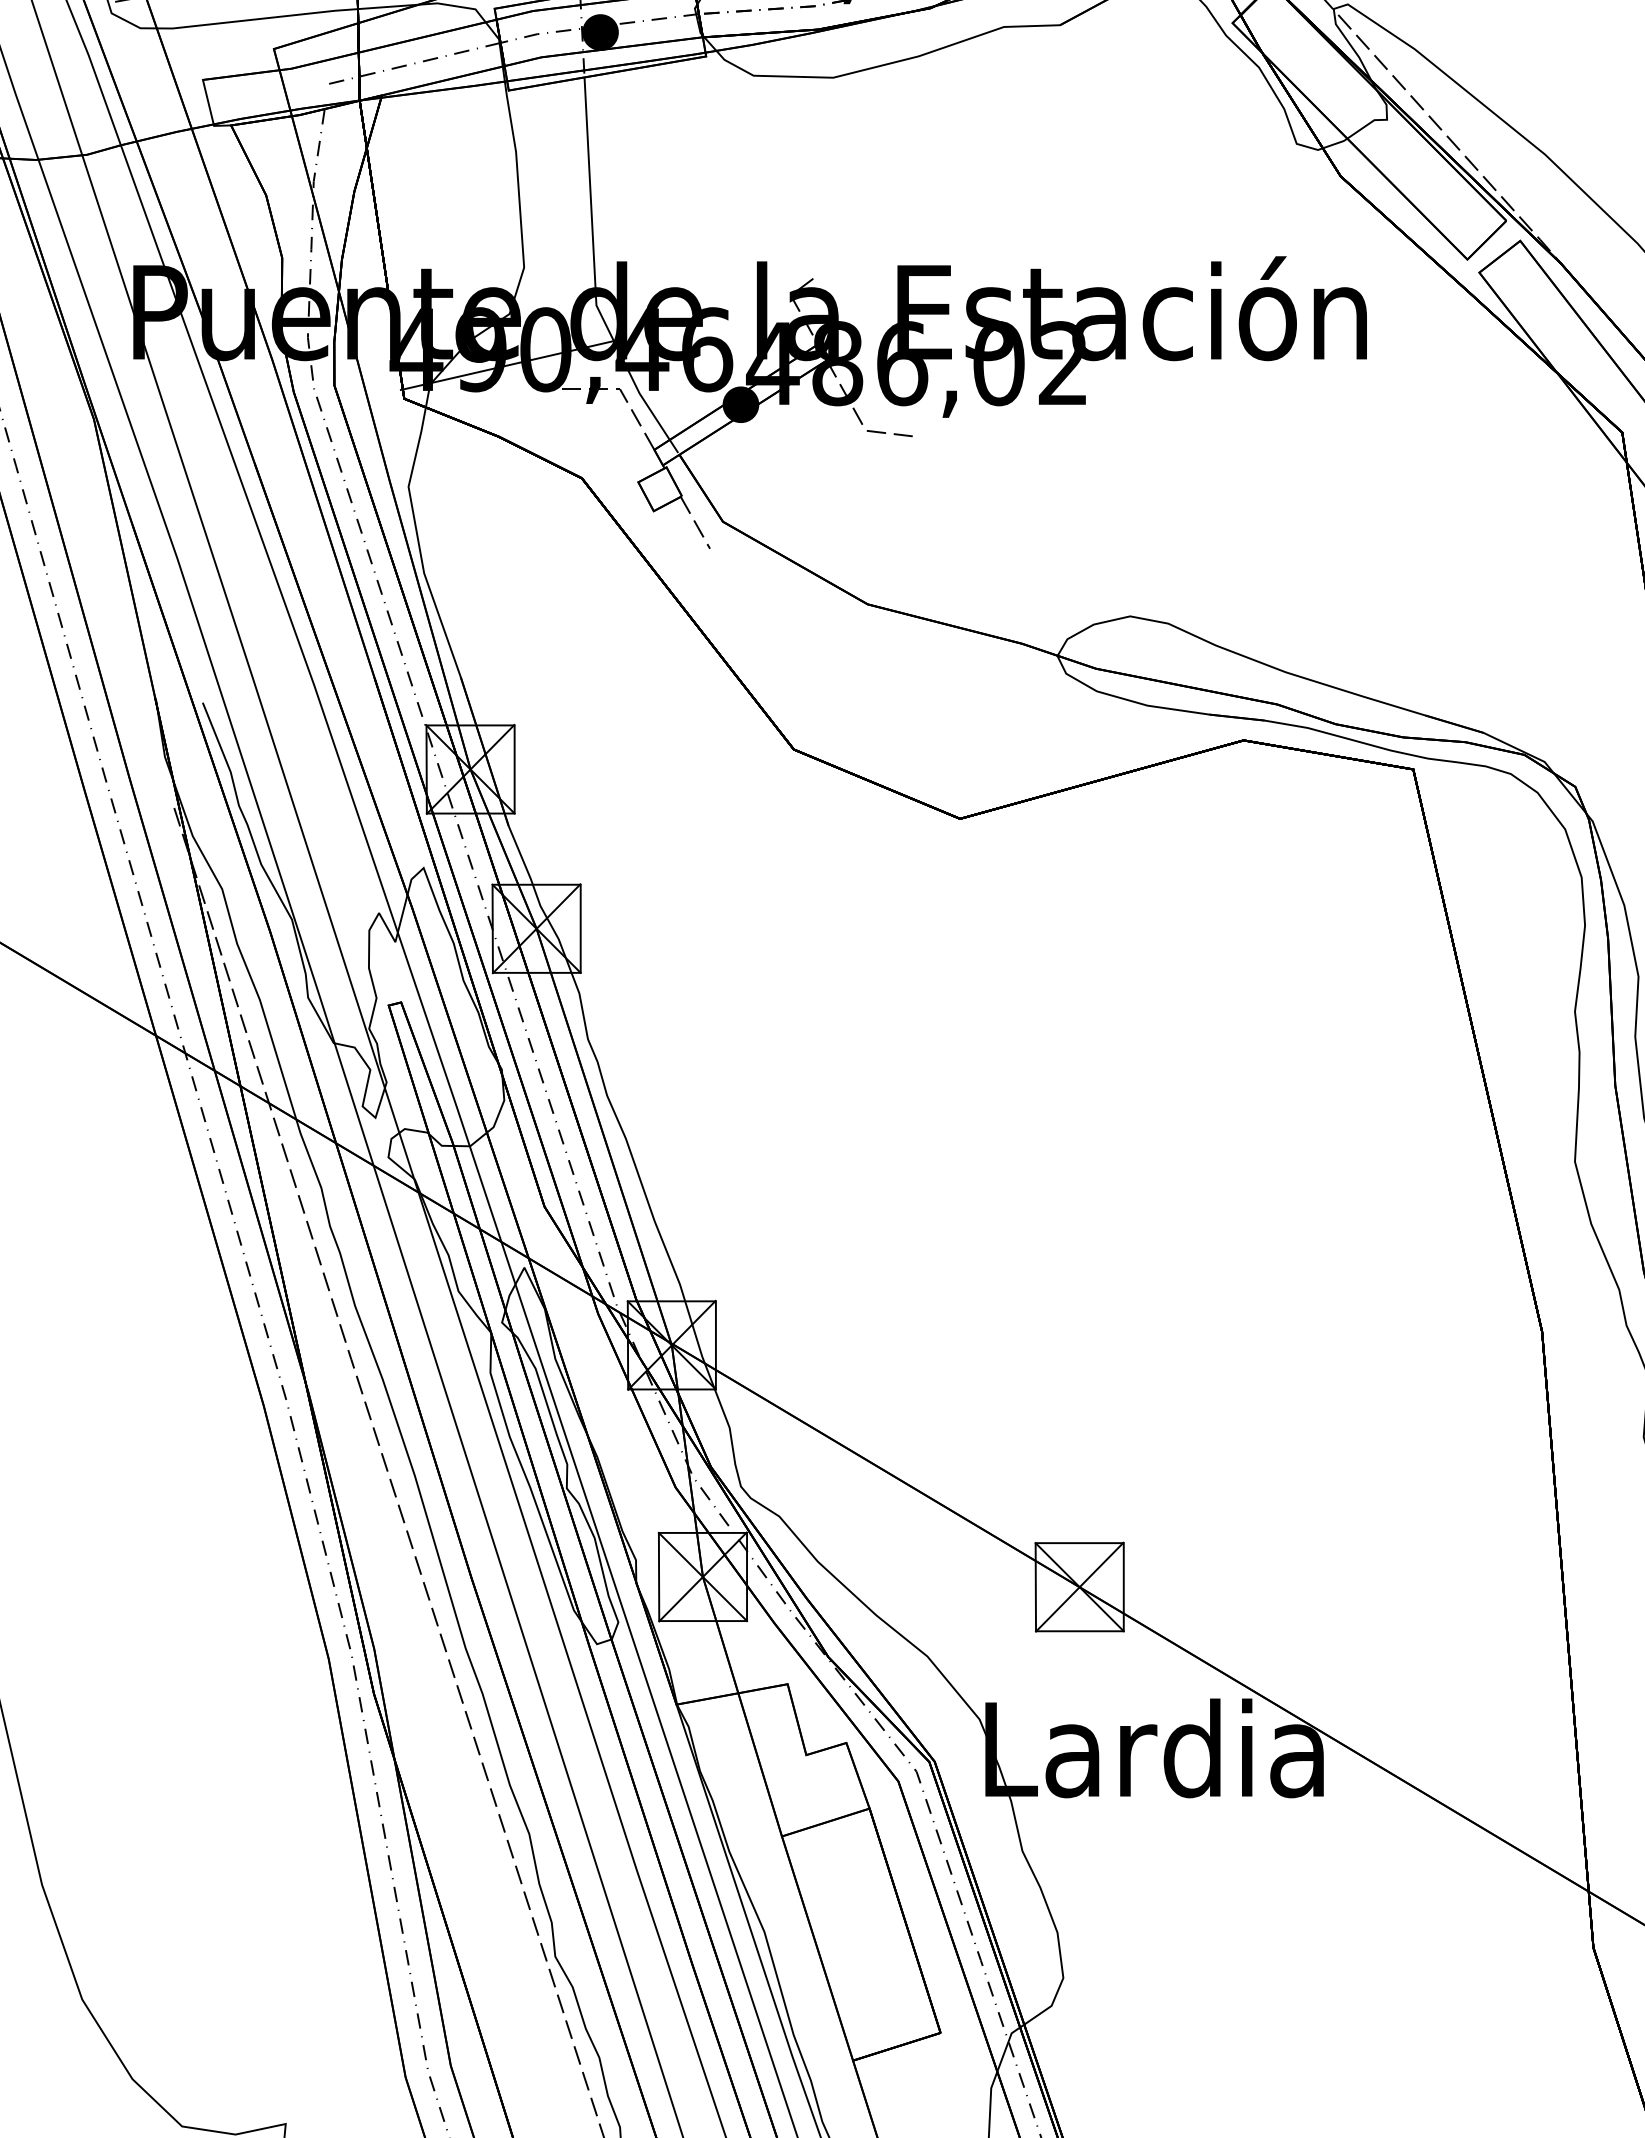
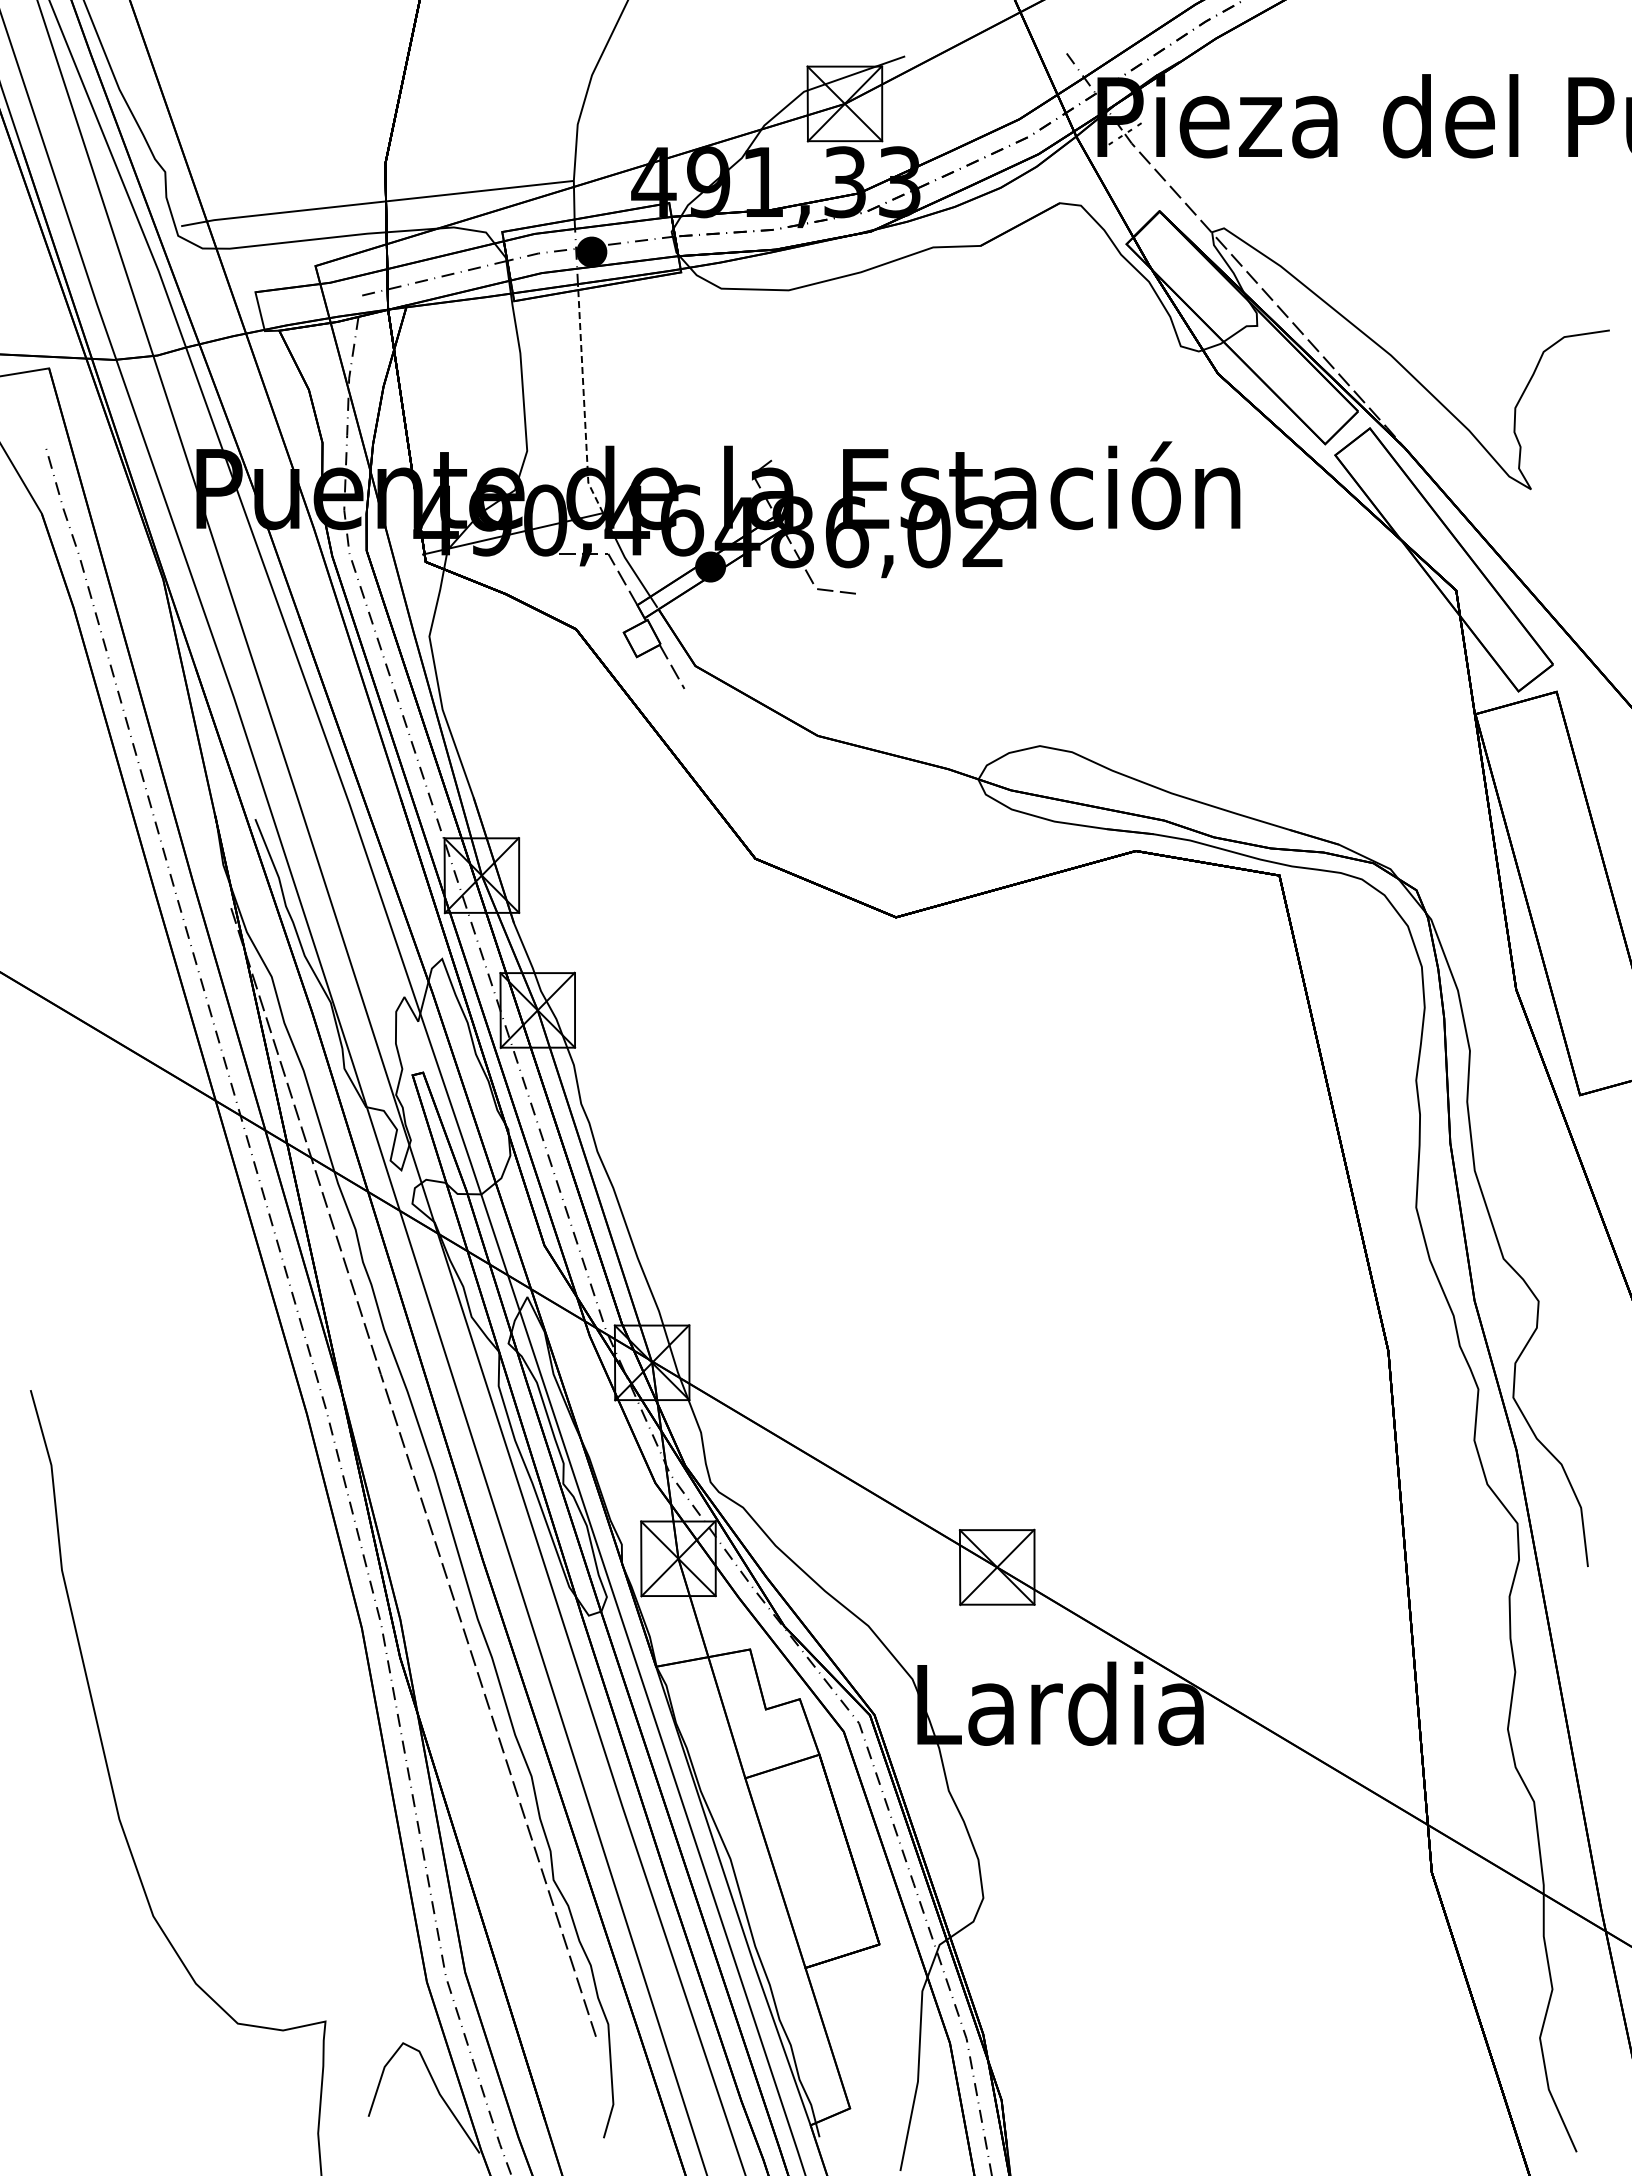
line: (591, 212) -> (584, 404), solid -> dashed

